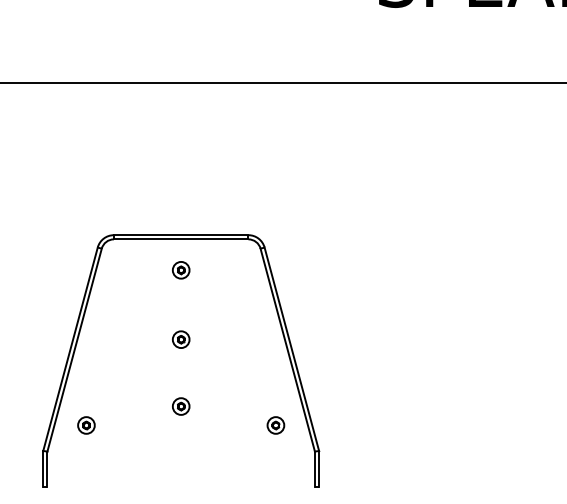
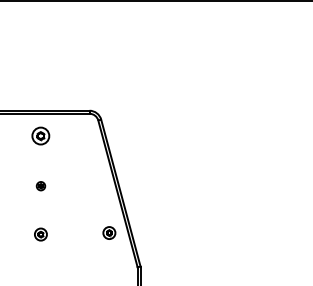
part: (181, 270) -> (41, 136), size x1.4
part: (181, 339) -> (41, 186), size x0.7
part: (275, 425) -> (109, 233), moved

